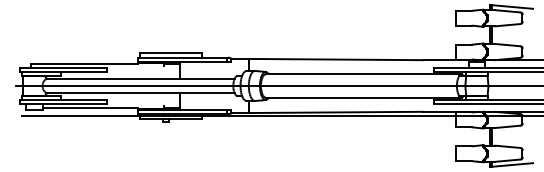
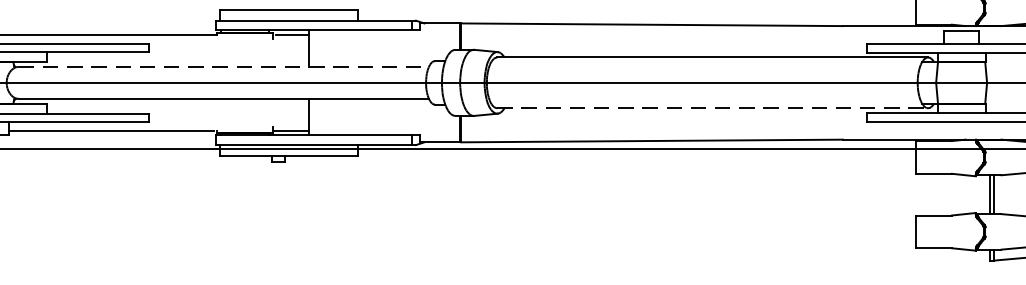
line: (141, 78) -> (224, 66), solid -> dashed
line: (363, 97) -> (712, 108), solid -> dashed

